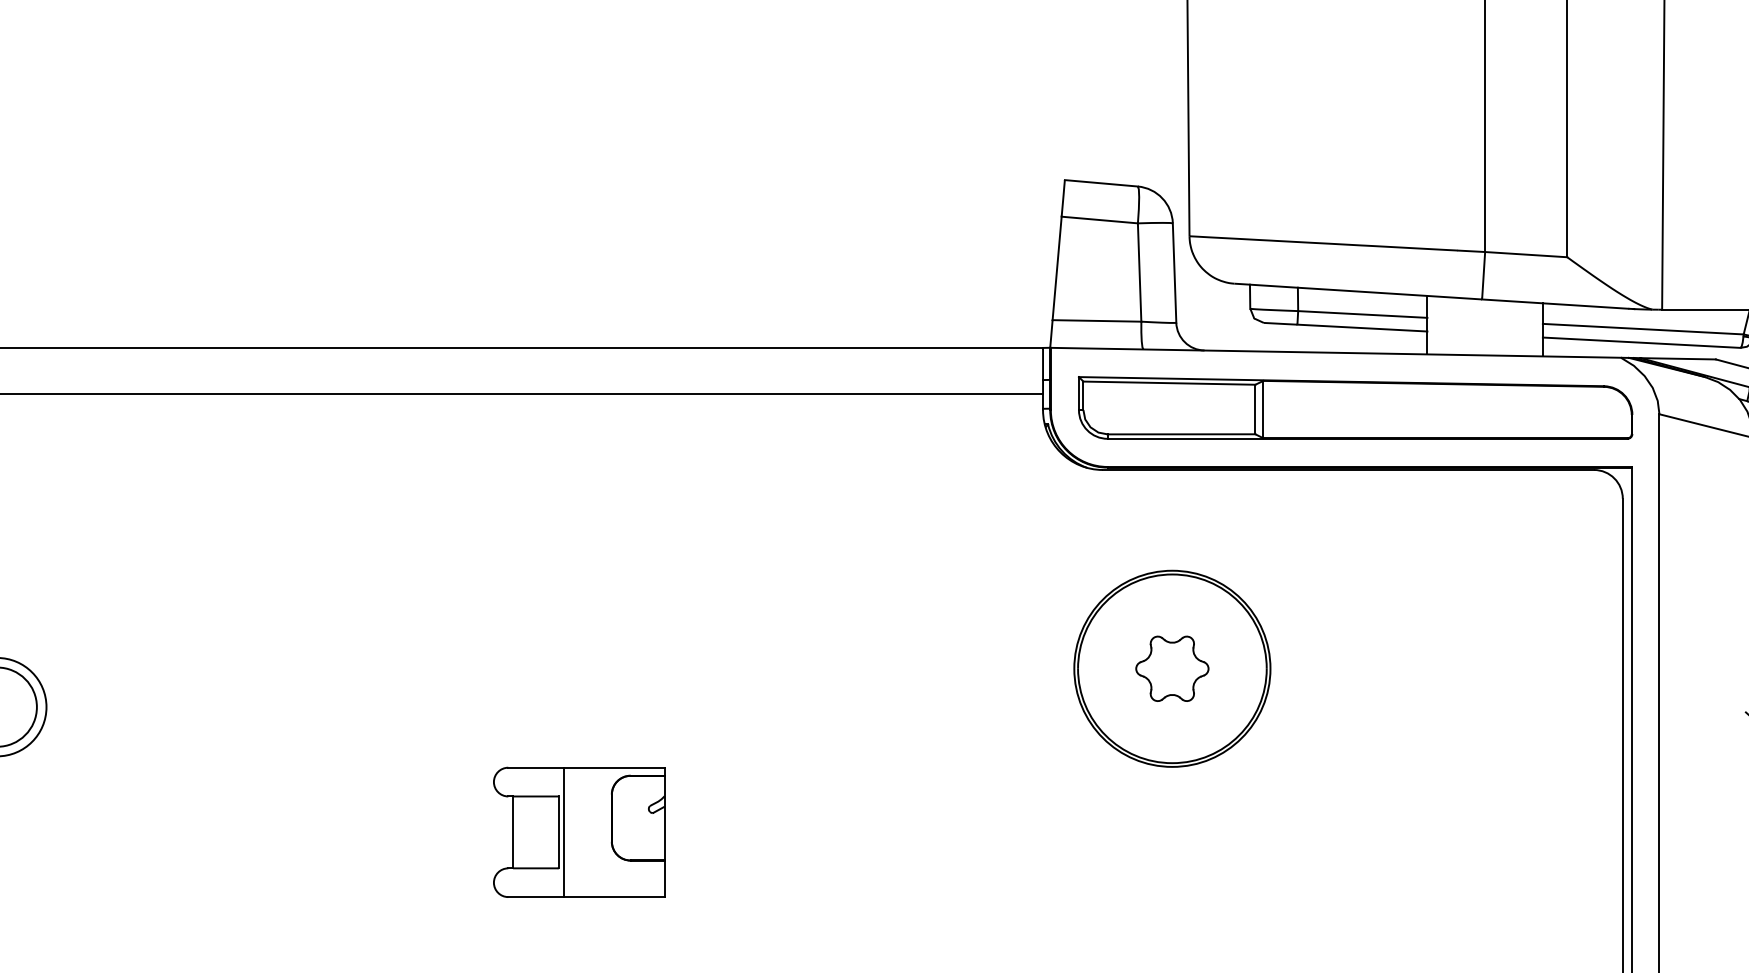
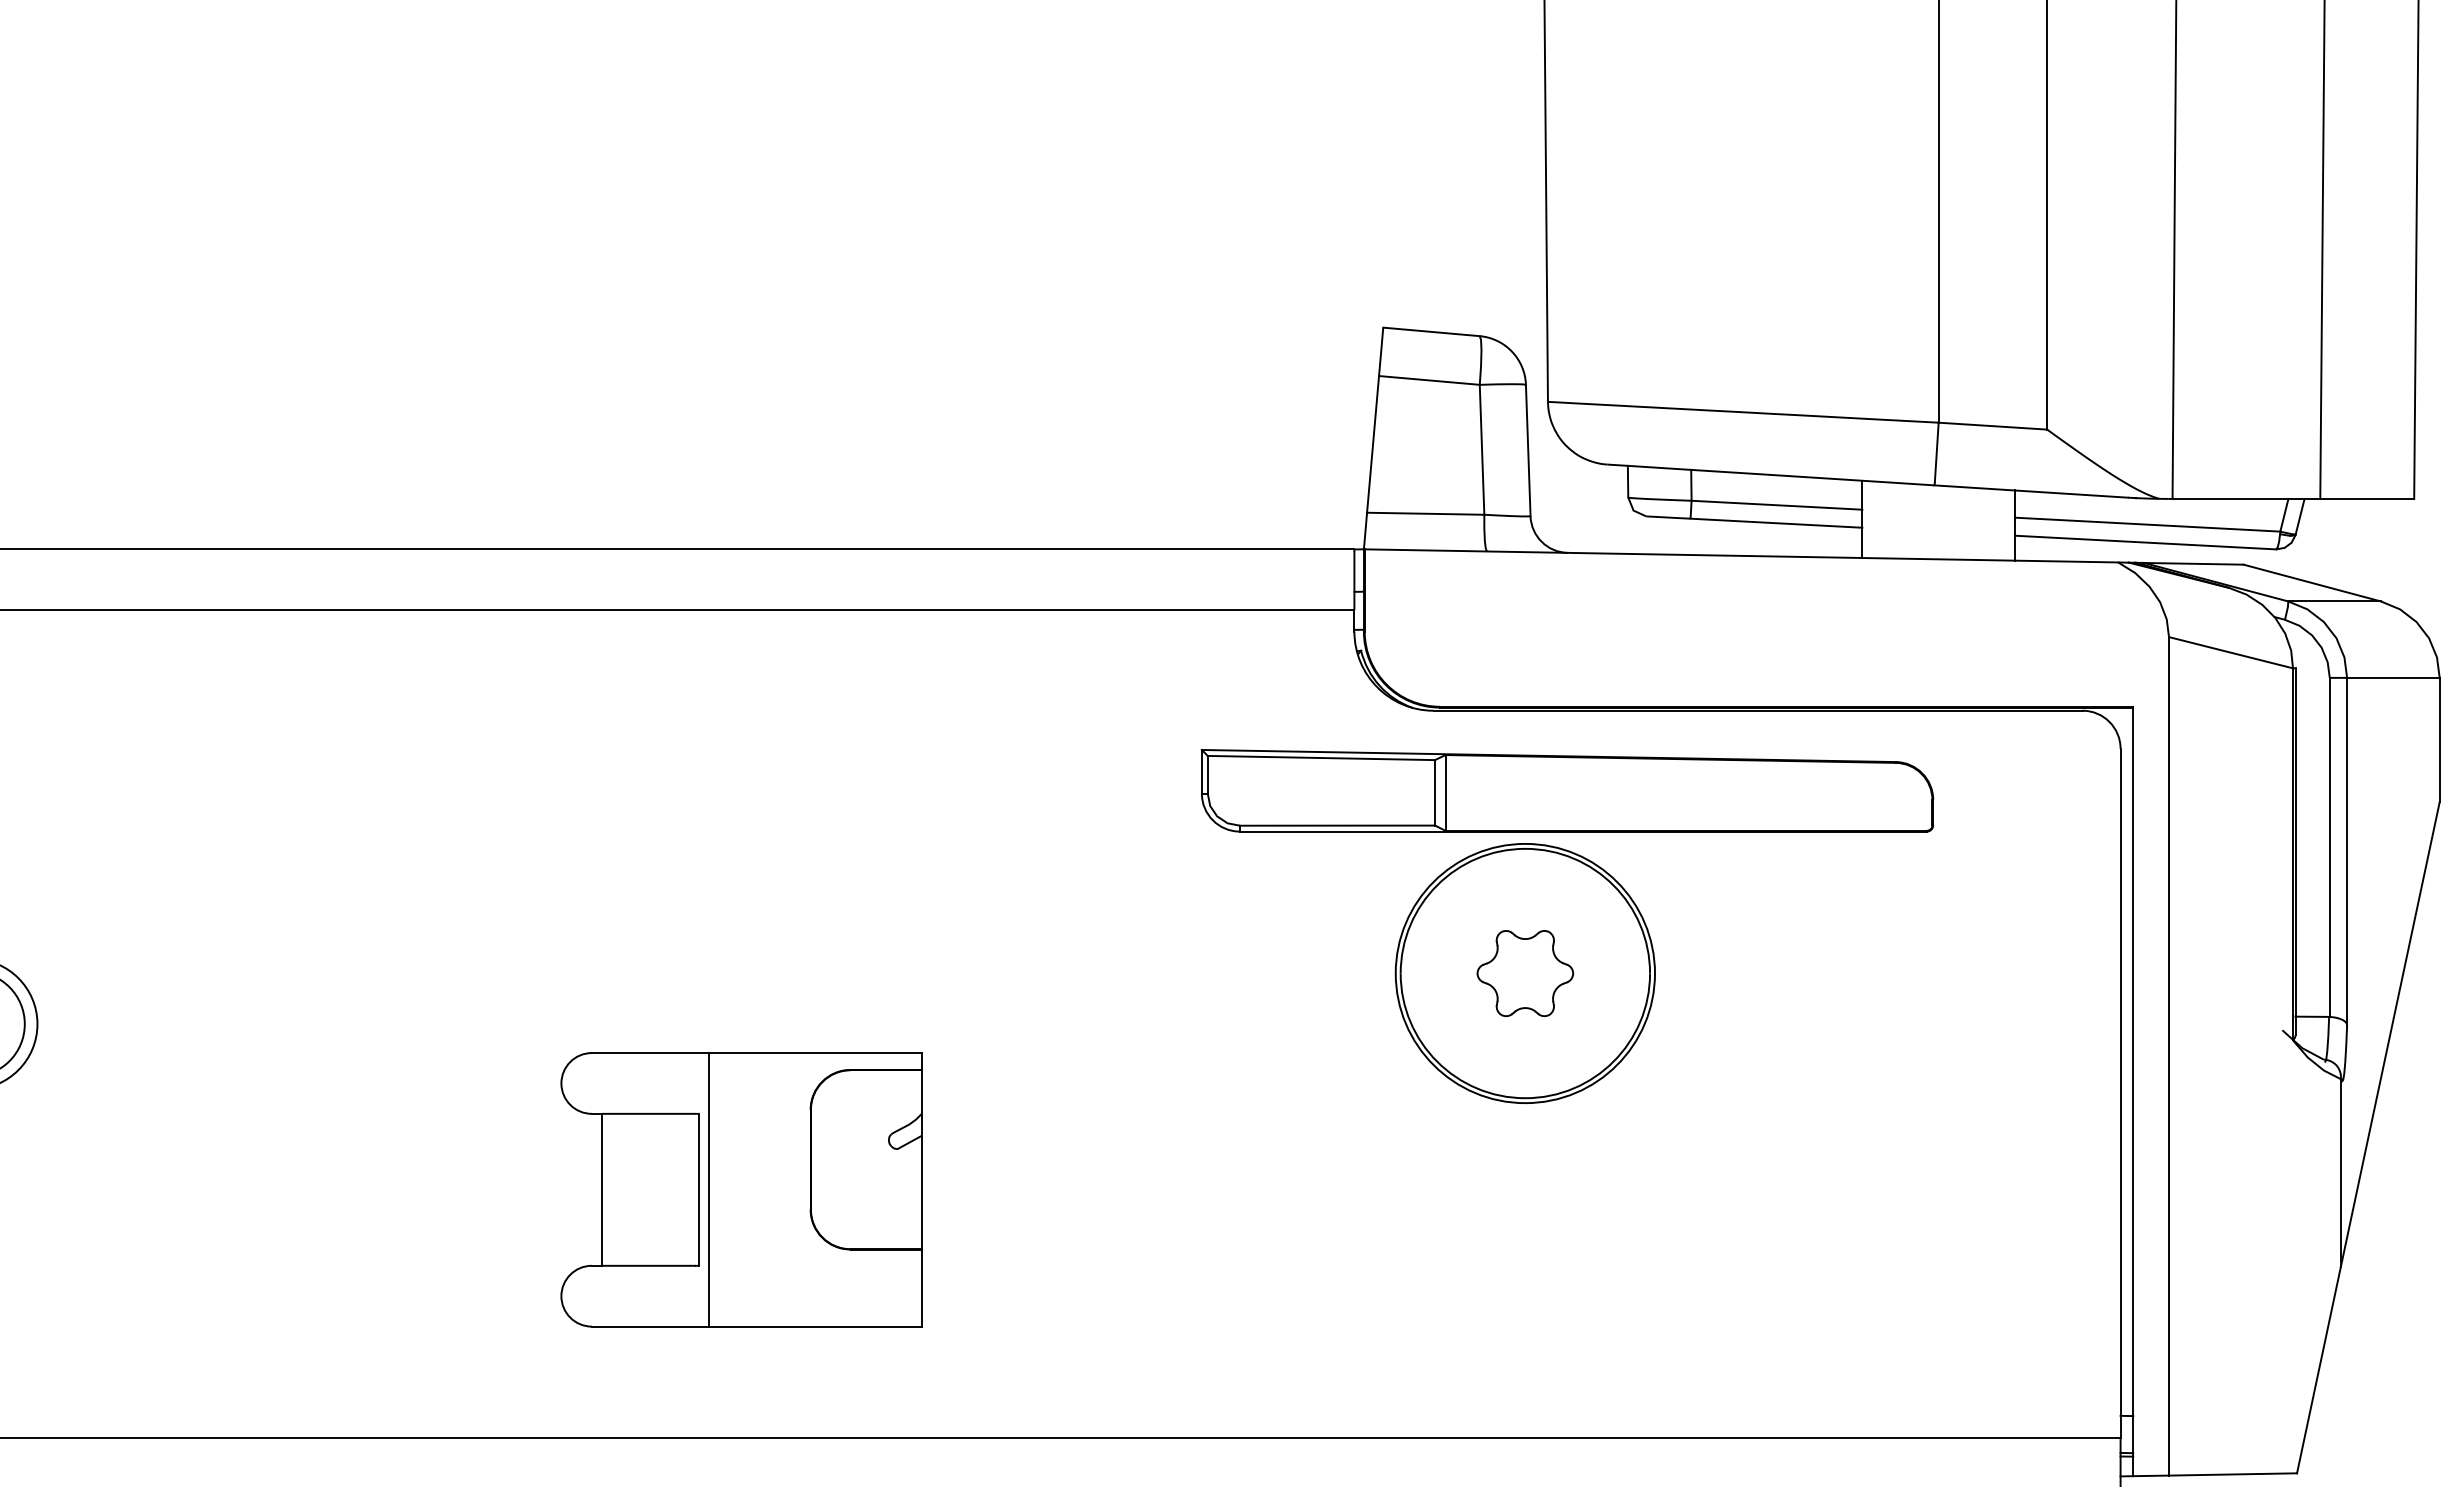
part: (1355, 407) -> (1567, 790), moved
part: (578, 832) -> (740, 1189), size x1.6

